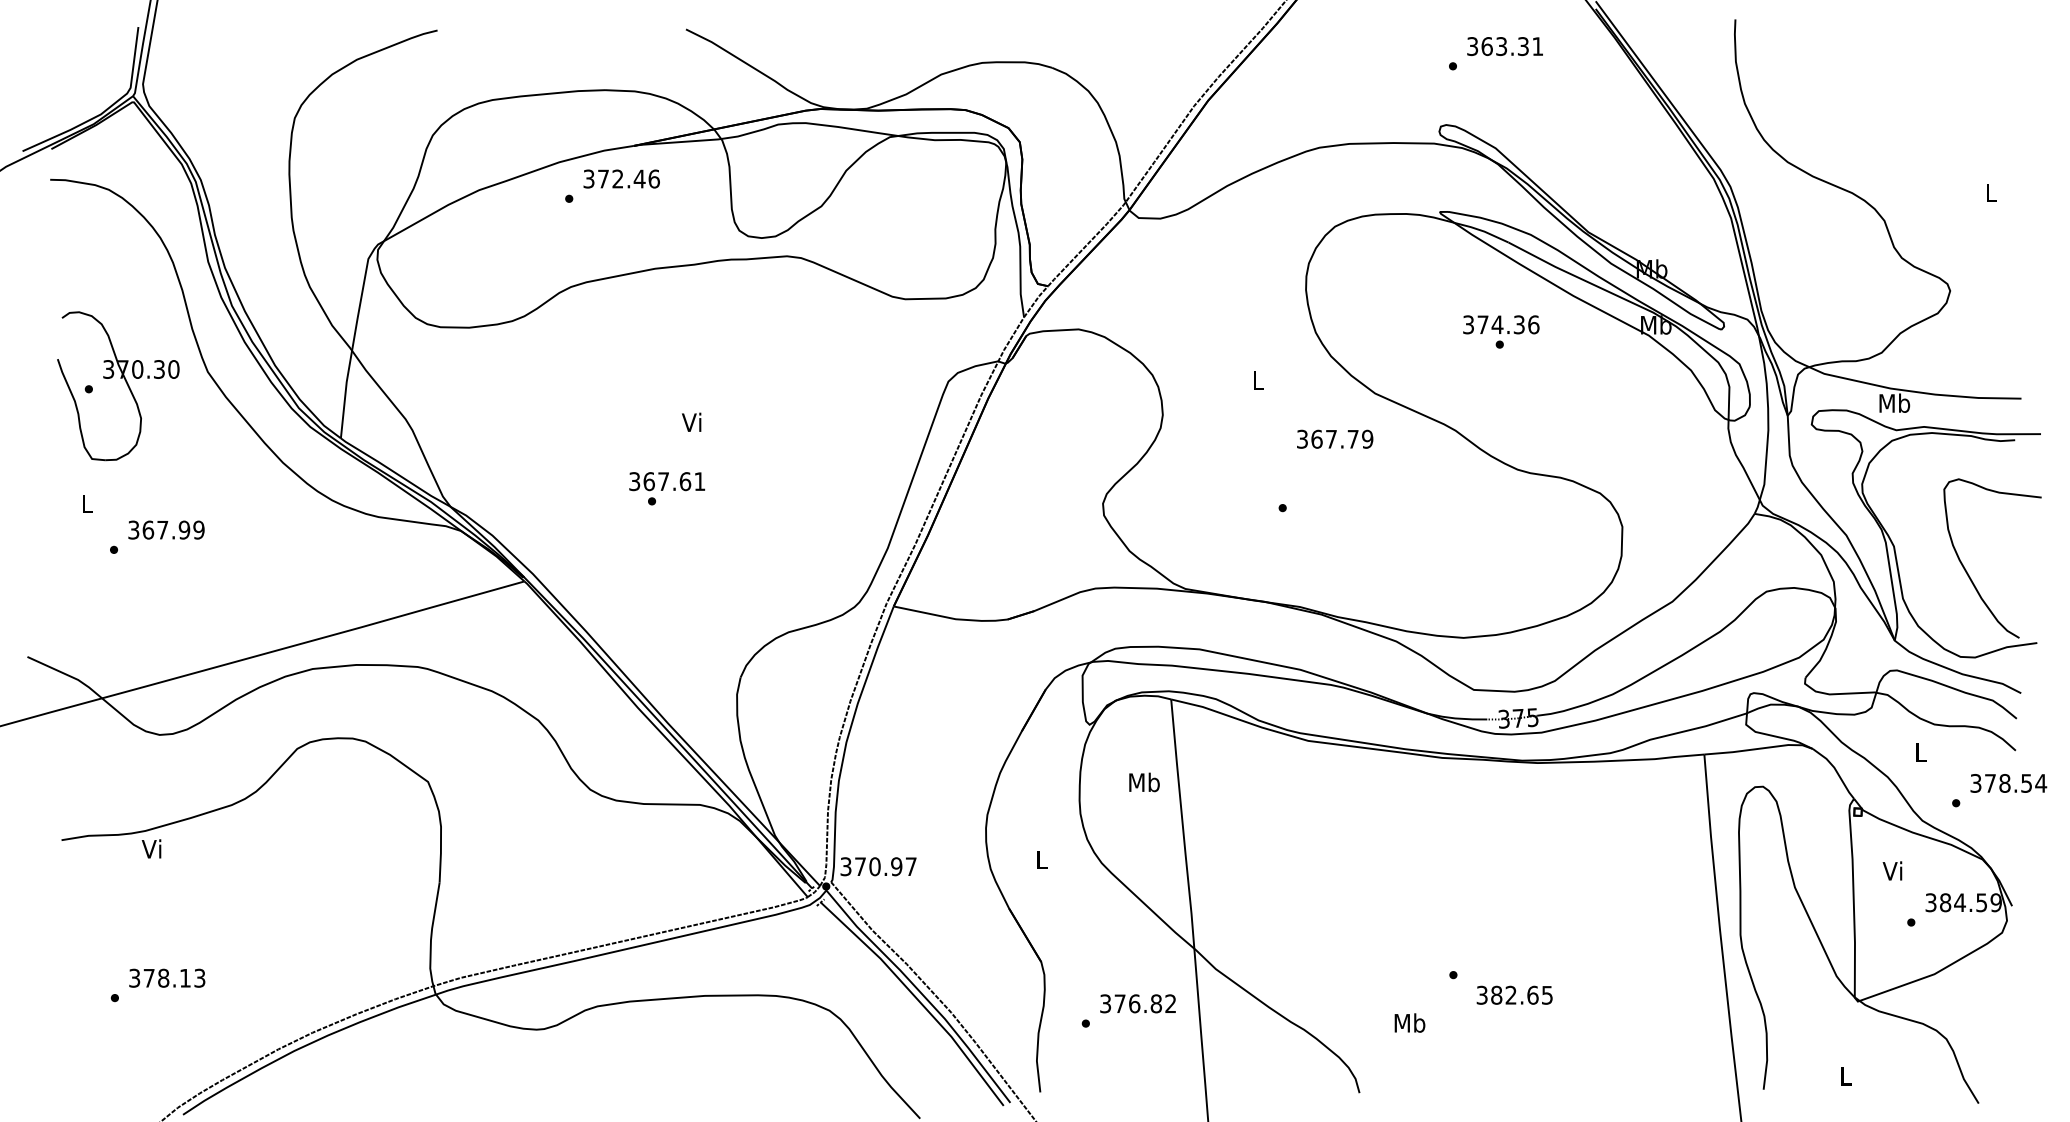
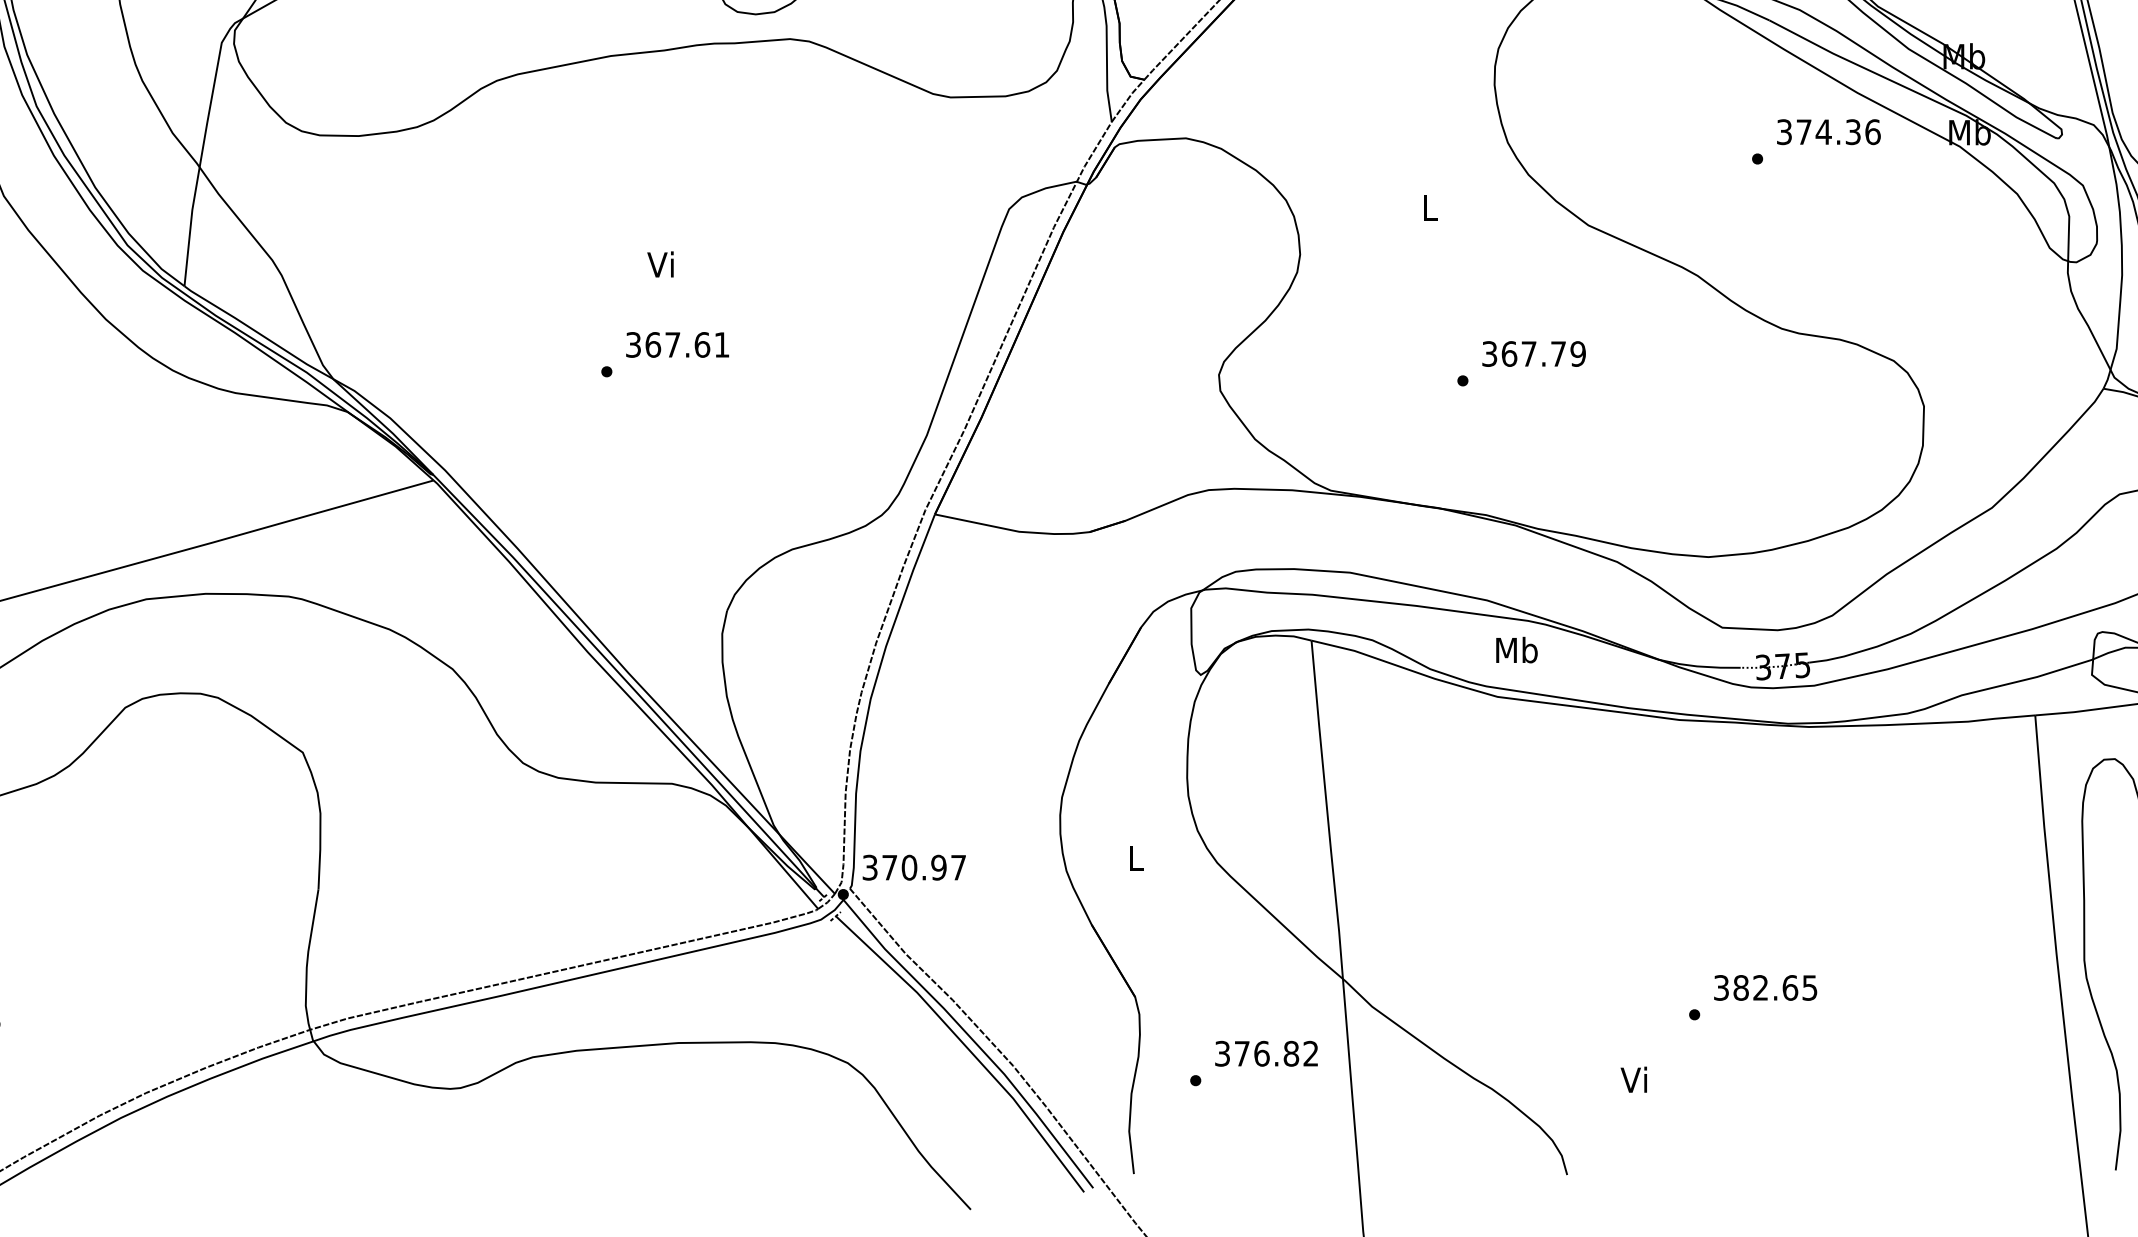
text: (1501, 324) -> (1829, 131), moved
text: (1335, 438) -> (1534, 352), moved
text: (666, 481) -> (676, 344), moved
text: (1144, 782) -> (1516, 650), moved
text: (1514, 994) -> (1765, 986), moved
text: (1409, 1022) -> (1635, 1079), Mb -> Vi

